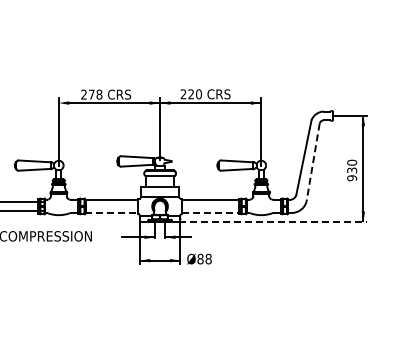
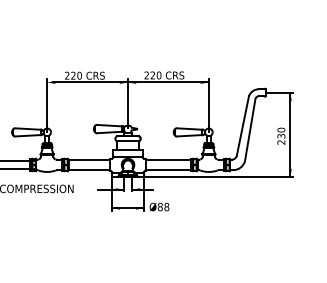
text: (95, 94) -> (76, 75), 278 -> 220
line: (313, 162) -> (250, 129), dashed -> solid
text: (352, 178) -> (281, 142), 930 -> 230
line: (111, 213) -> (89, 170), dashed -> solid
line: (211, 213) -> (169, 170), dashed -> solid
line: (273, 221) -> (218, 177), dashed -> solid

